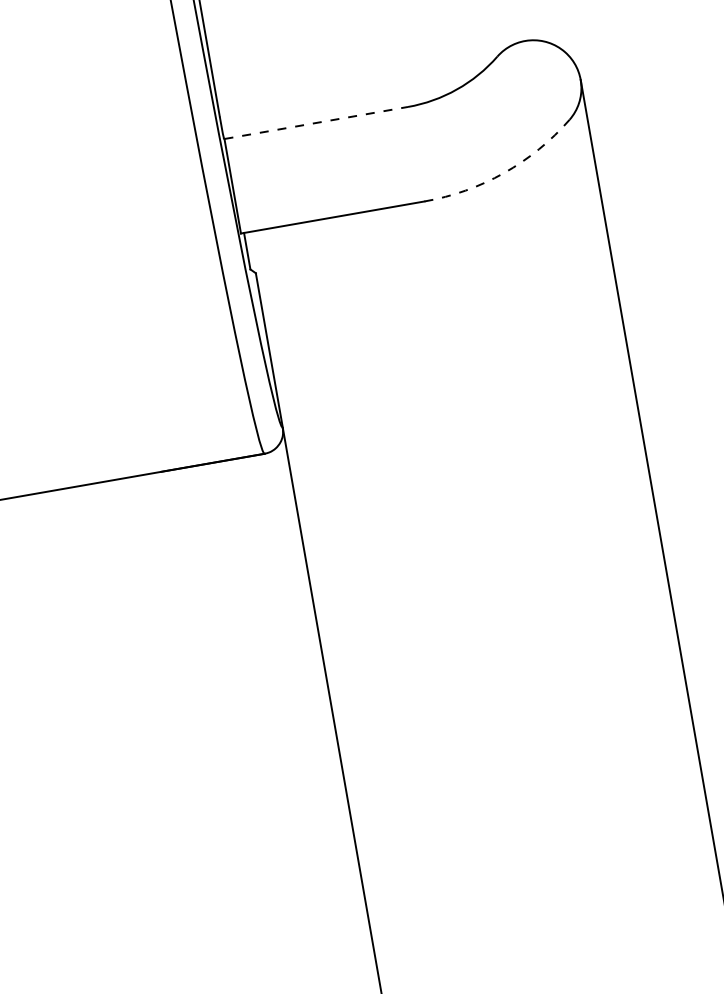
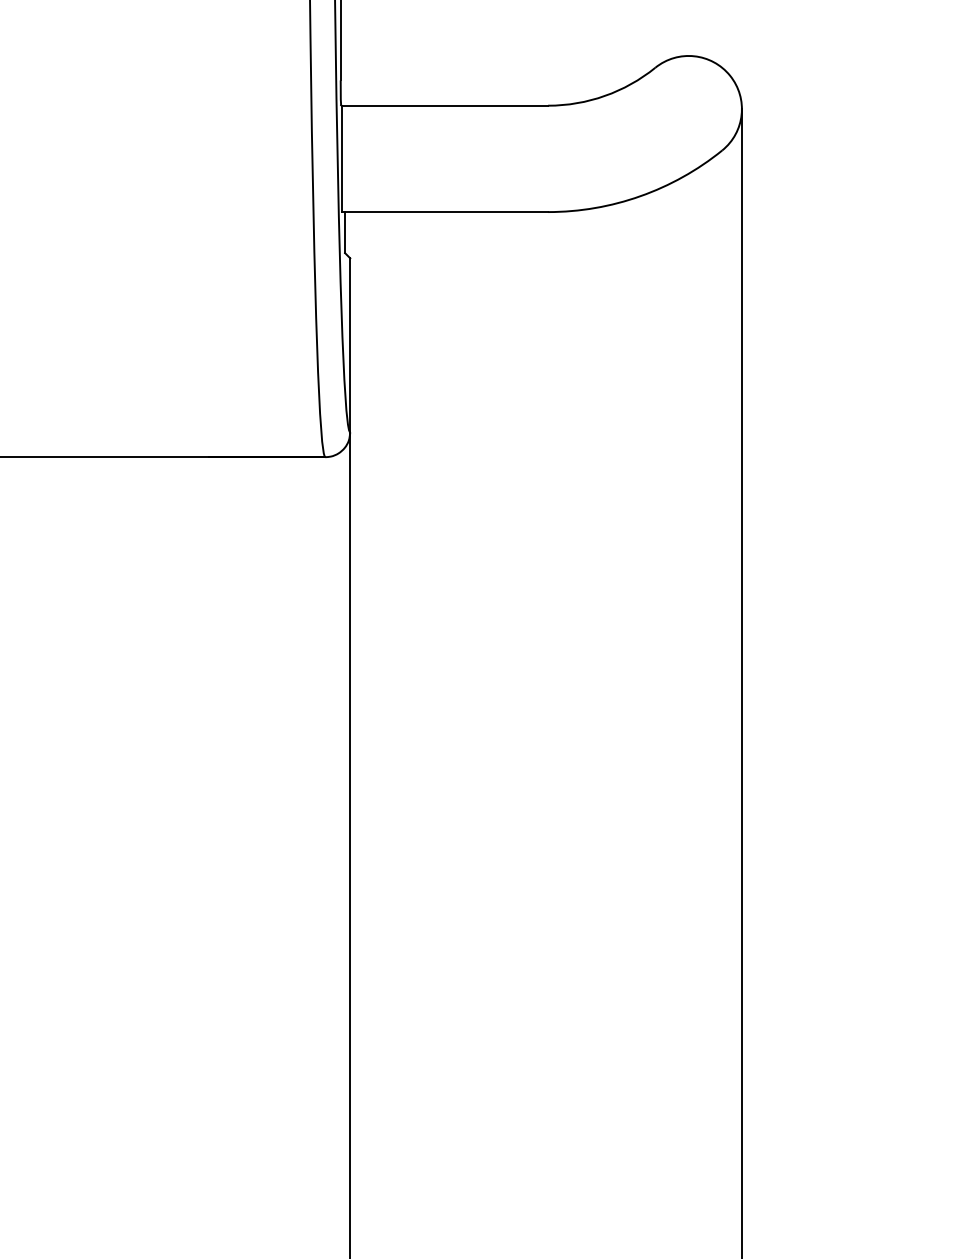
line: (316, 122) -> (445, 105), dashed -> solid
arc: (504, 173) -> (640, 196), dashed -> solid

